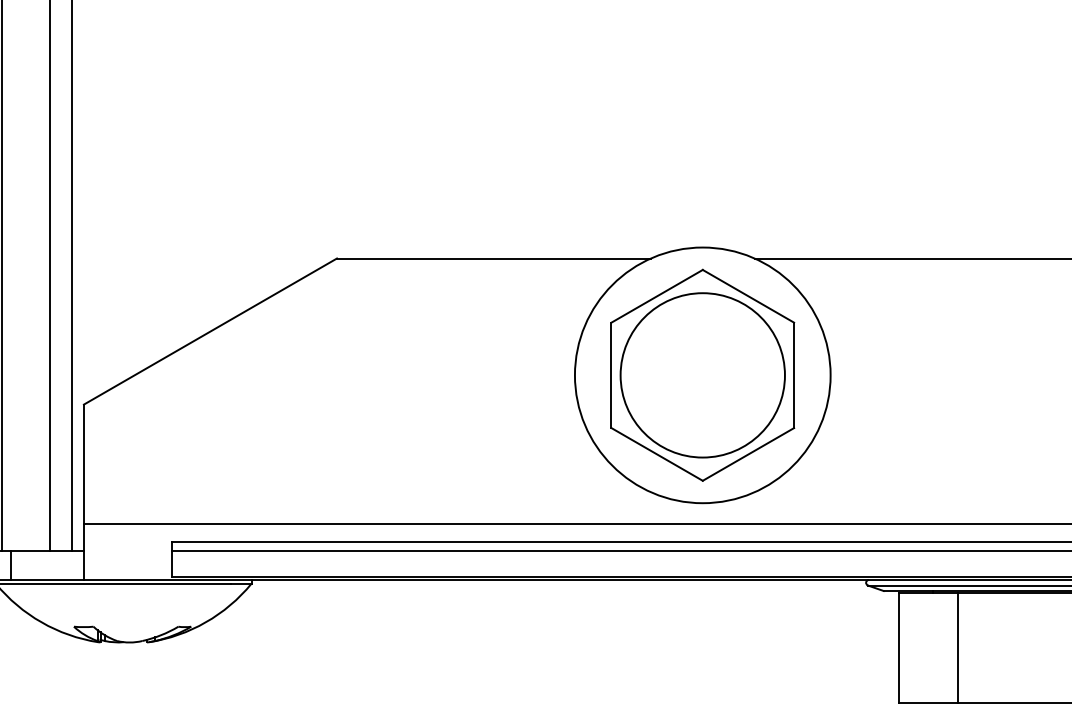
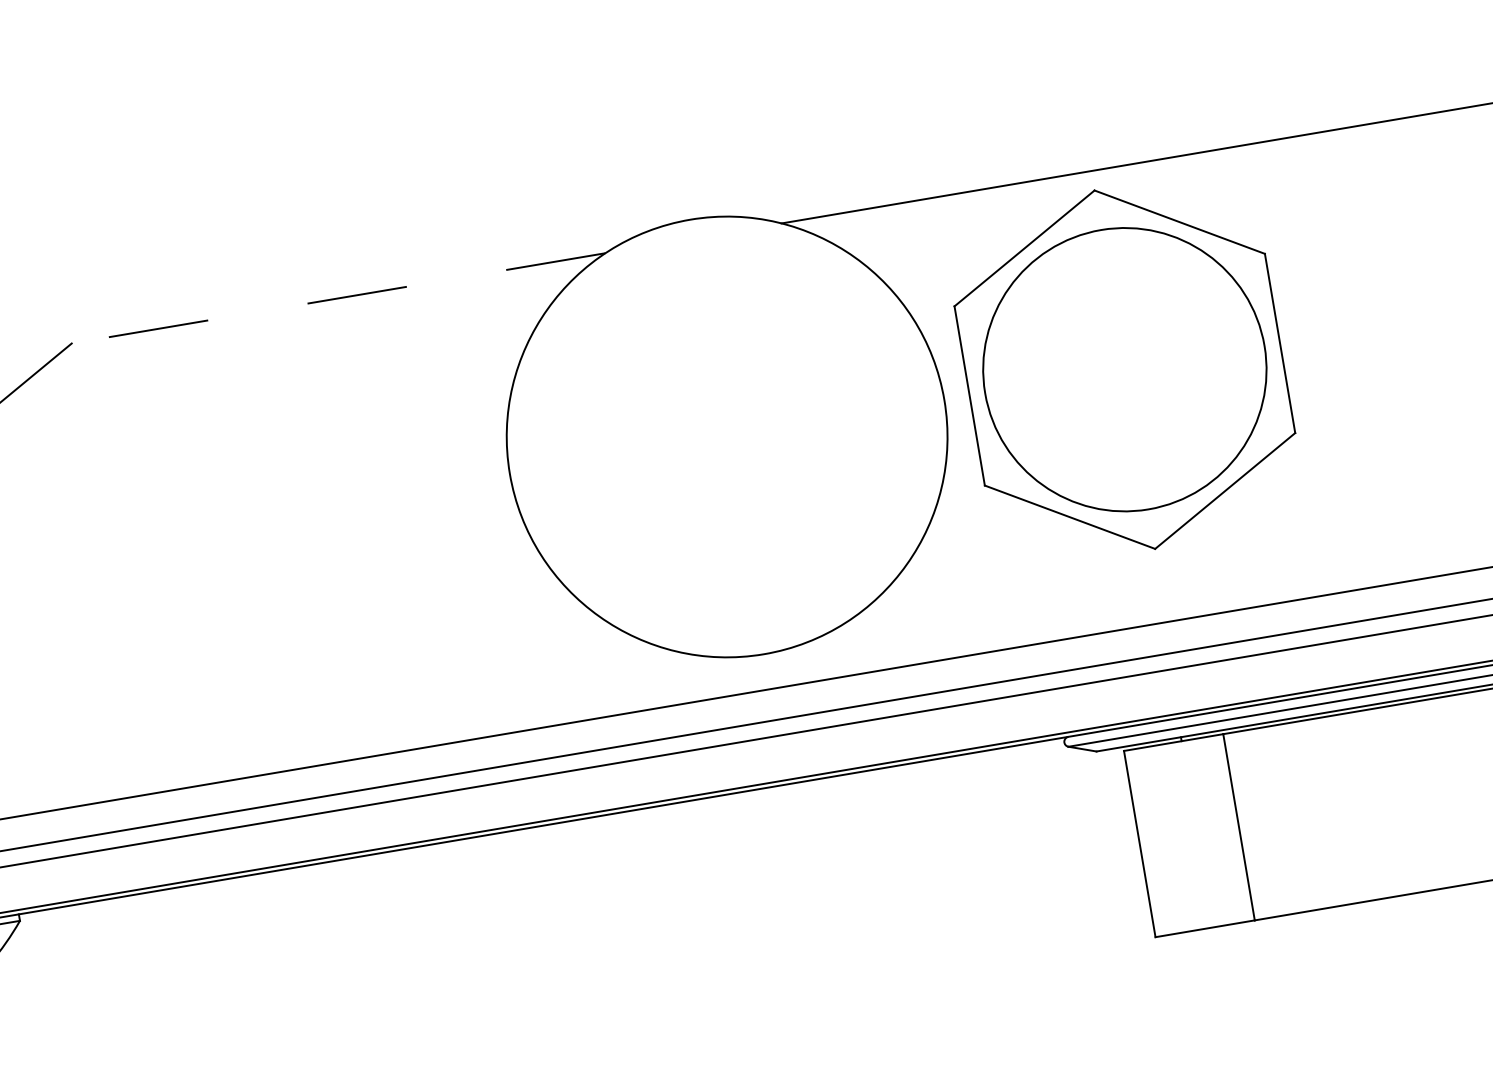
line: (493, 258) -> (337, 298), solid -> dashed
part: (702, 374) -> (1124, 368), moved

